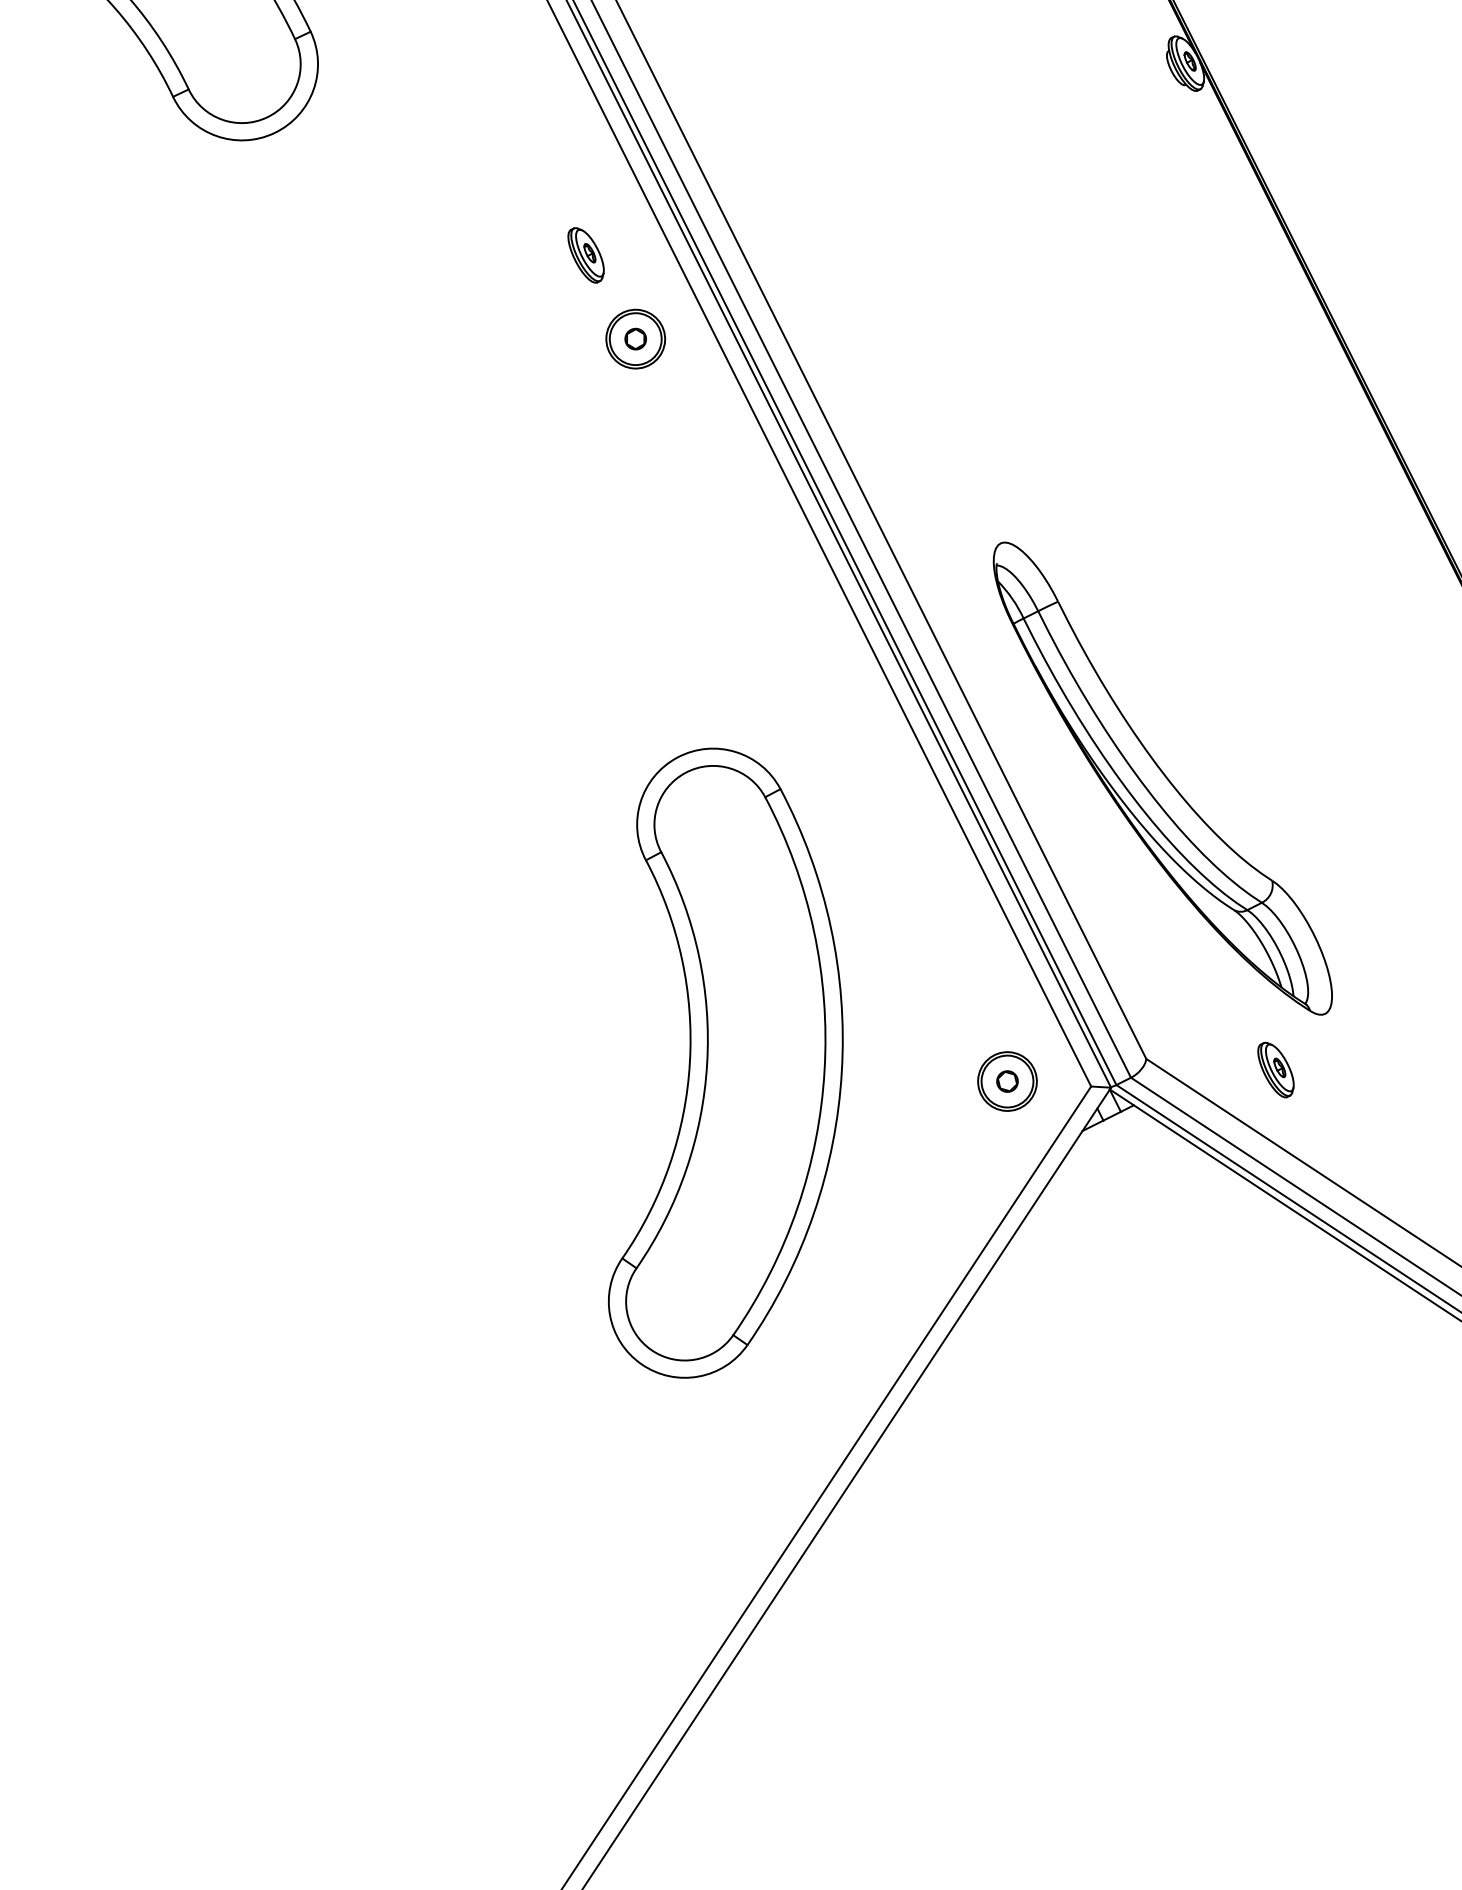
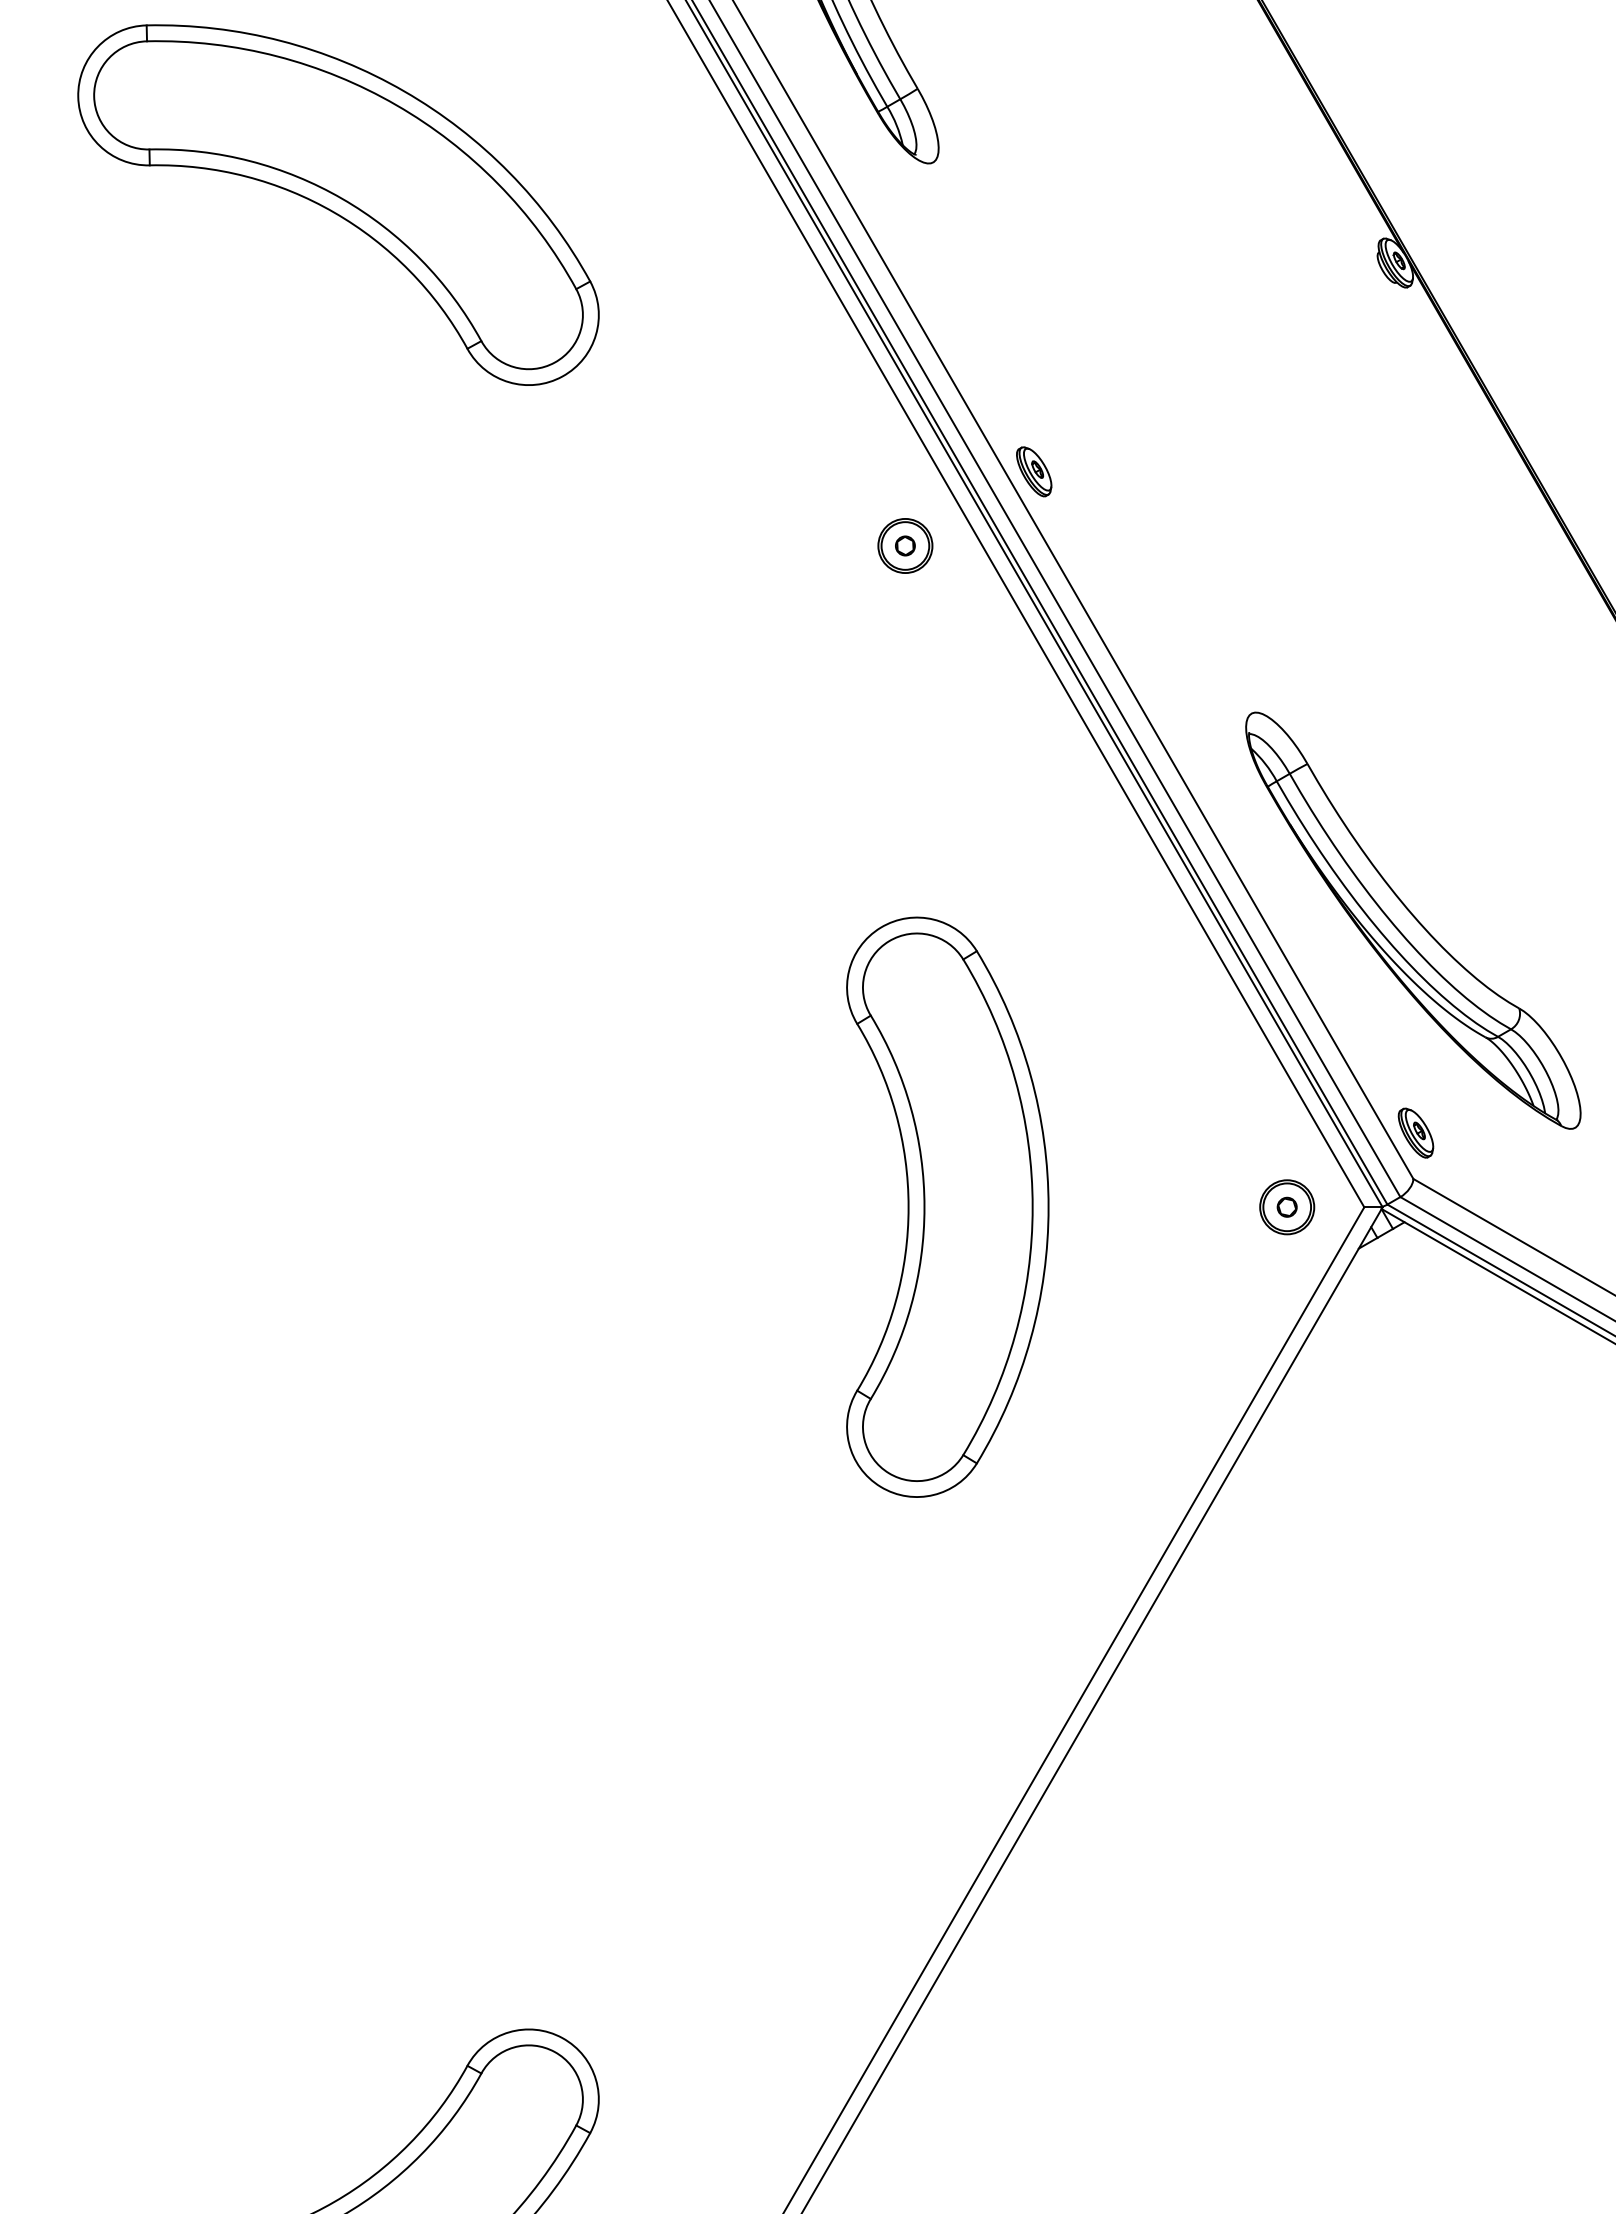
part: (586, 255) -> (1034, 471), moved
part: (732, 1064) -> (947, 1206), moved
part: (1275, 1069) -> (1415, 1132), moved

